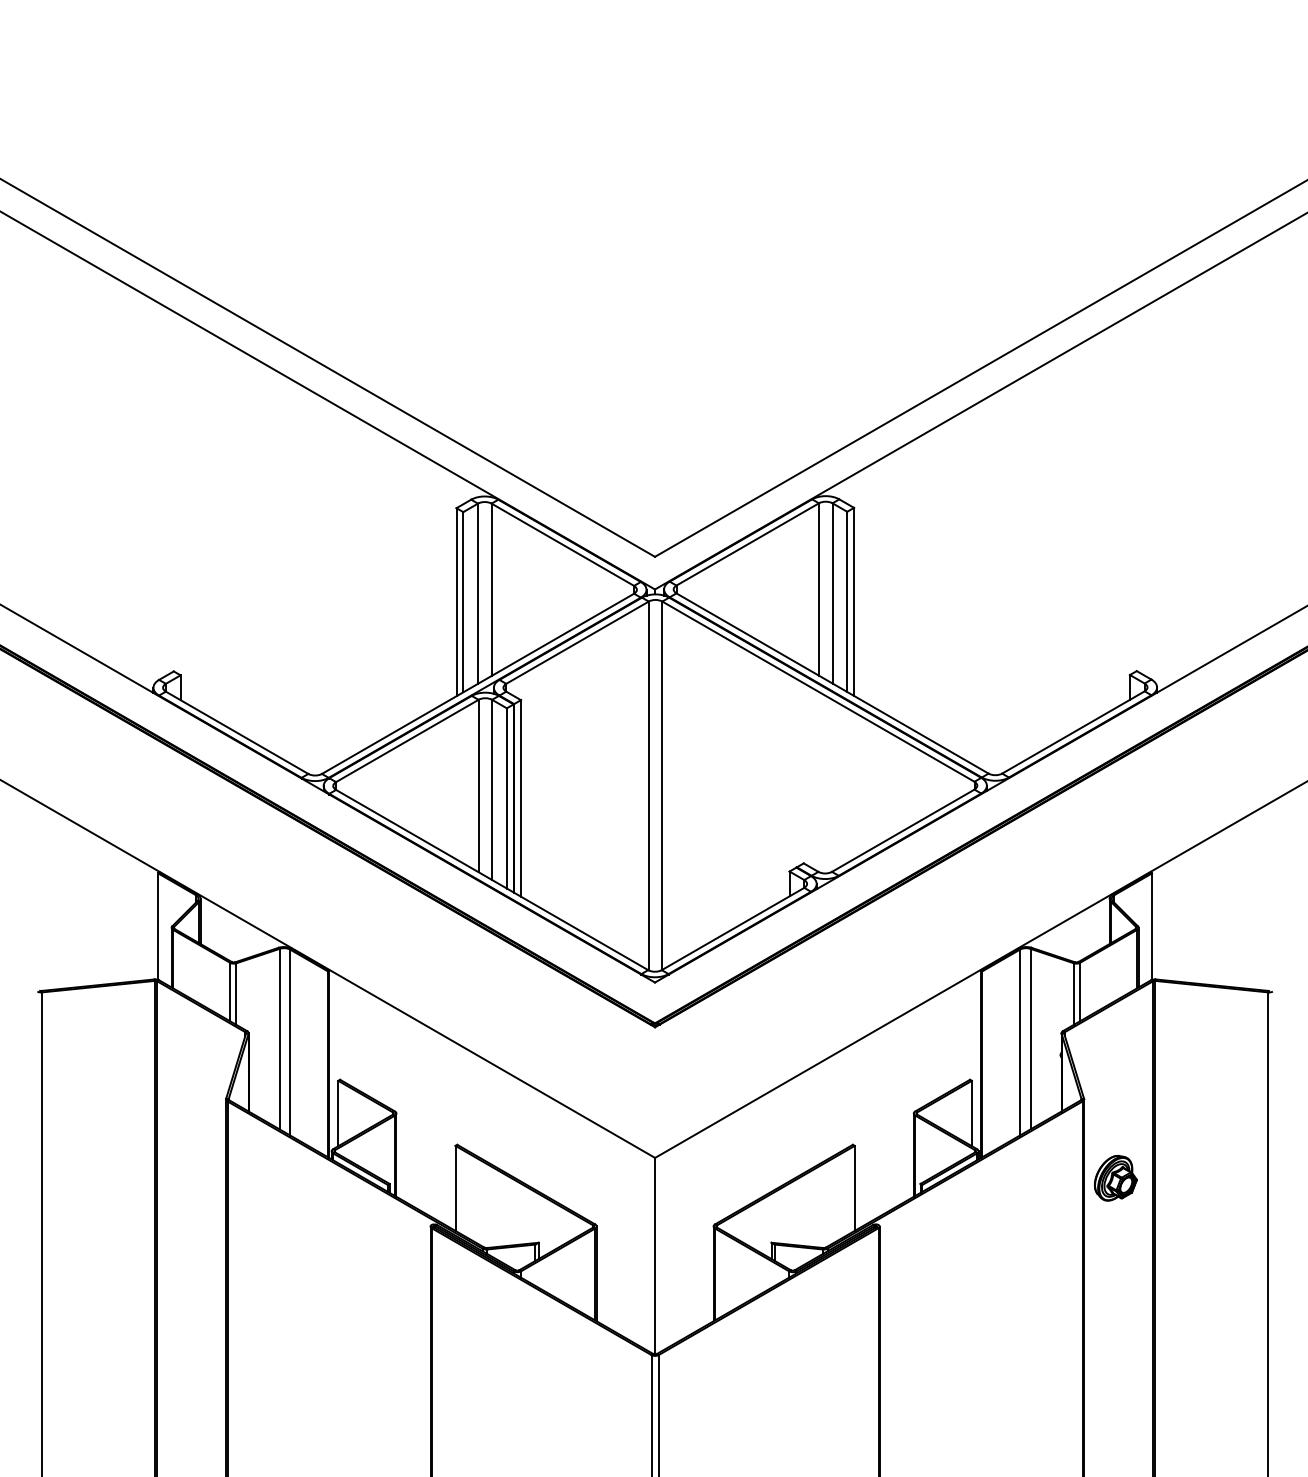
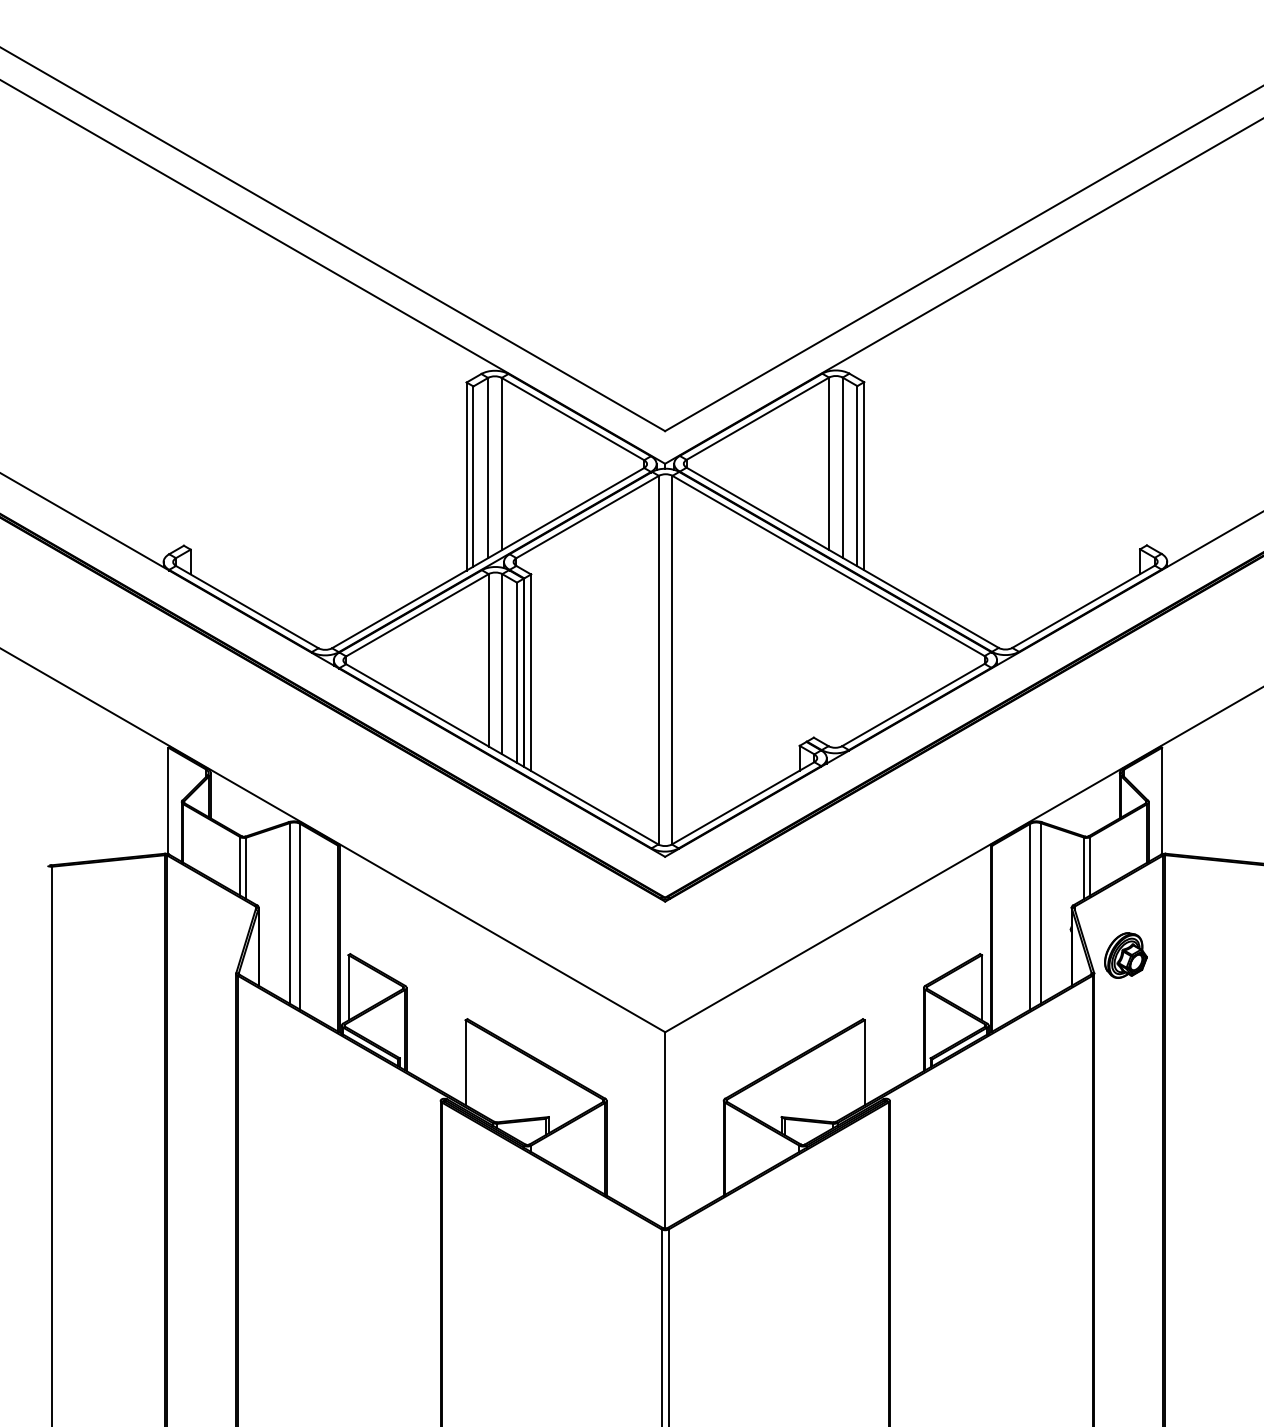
part: (1115, 1177) -> (1125, 954), moved

